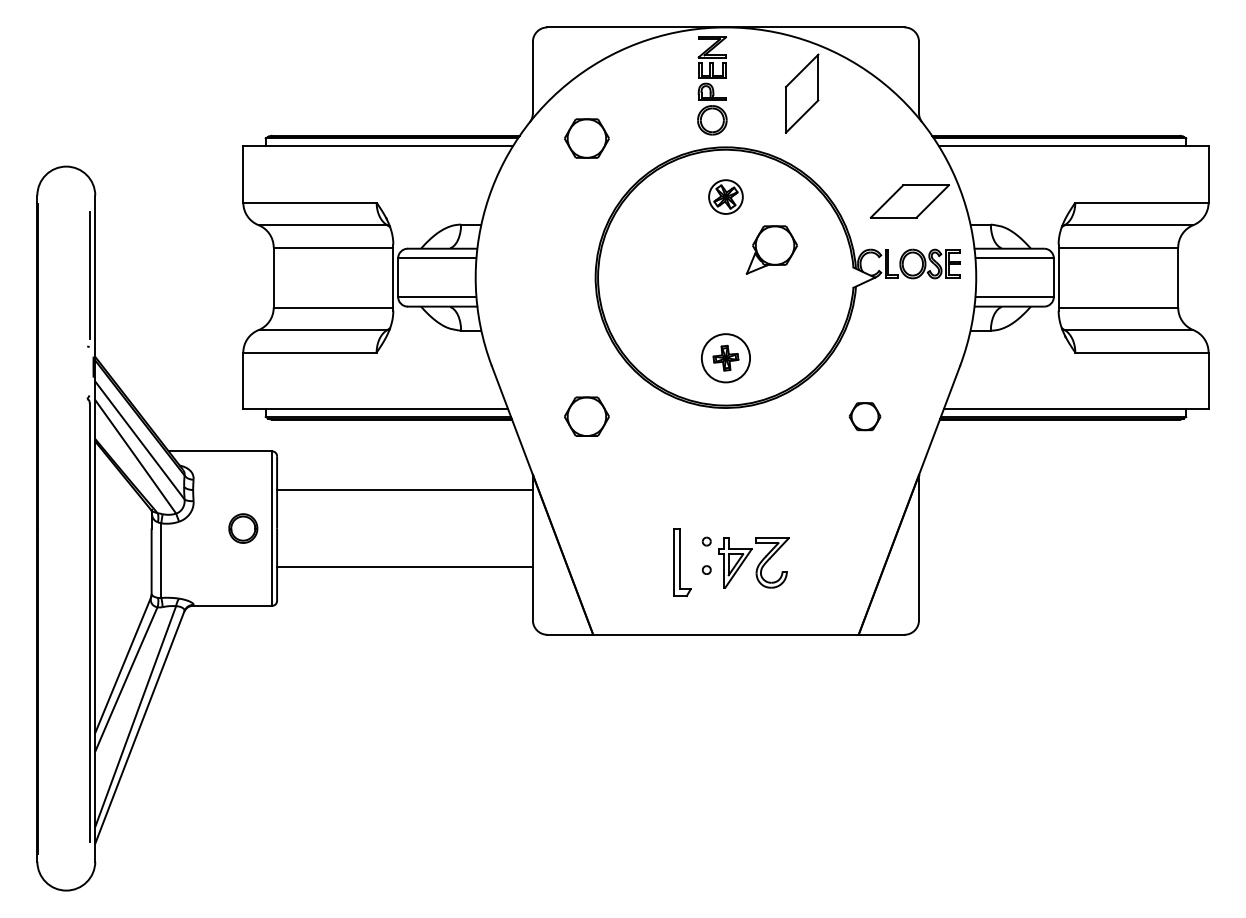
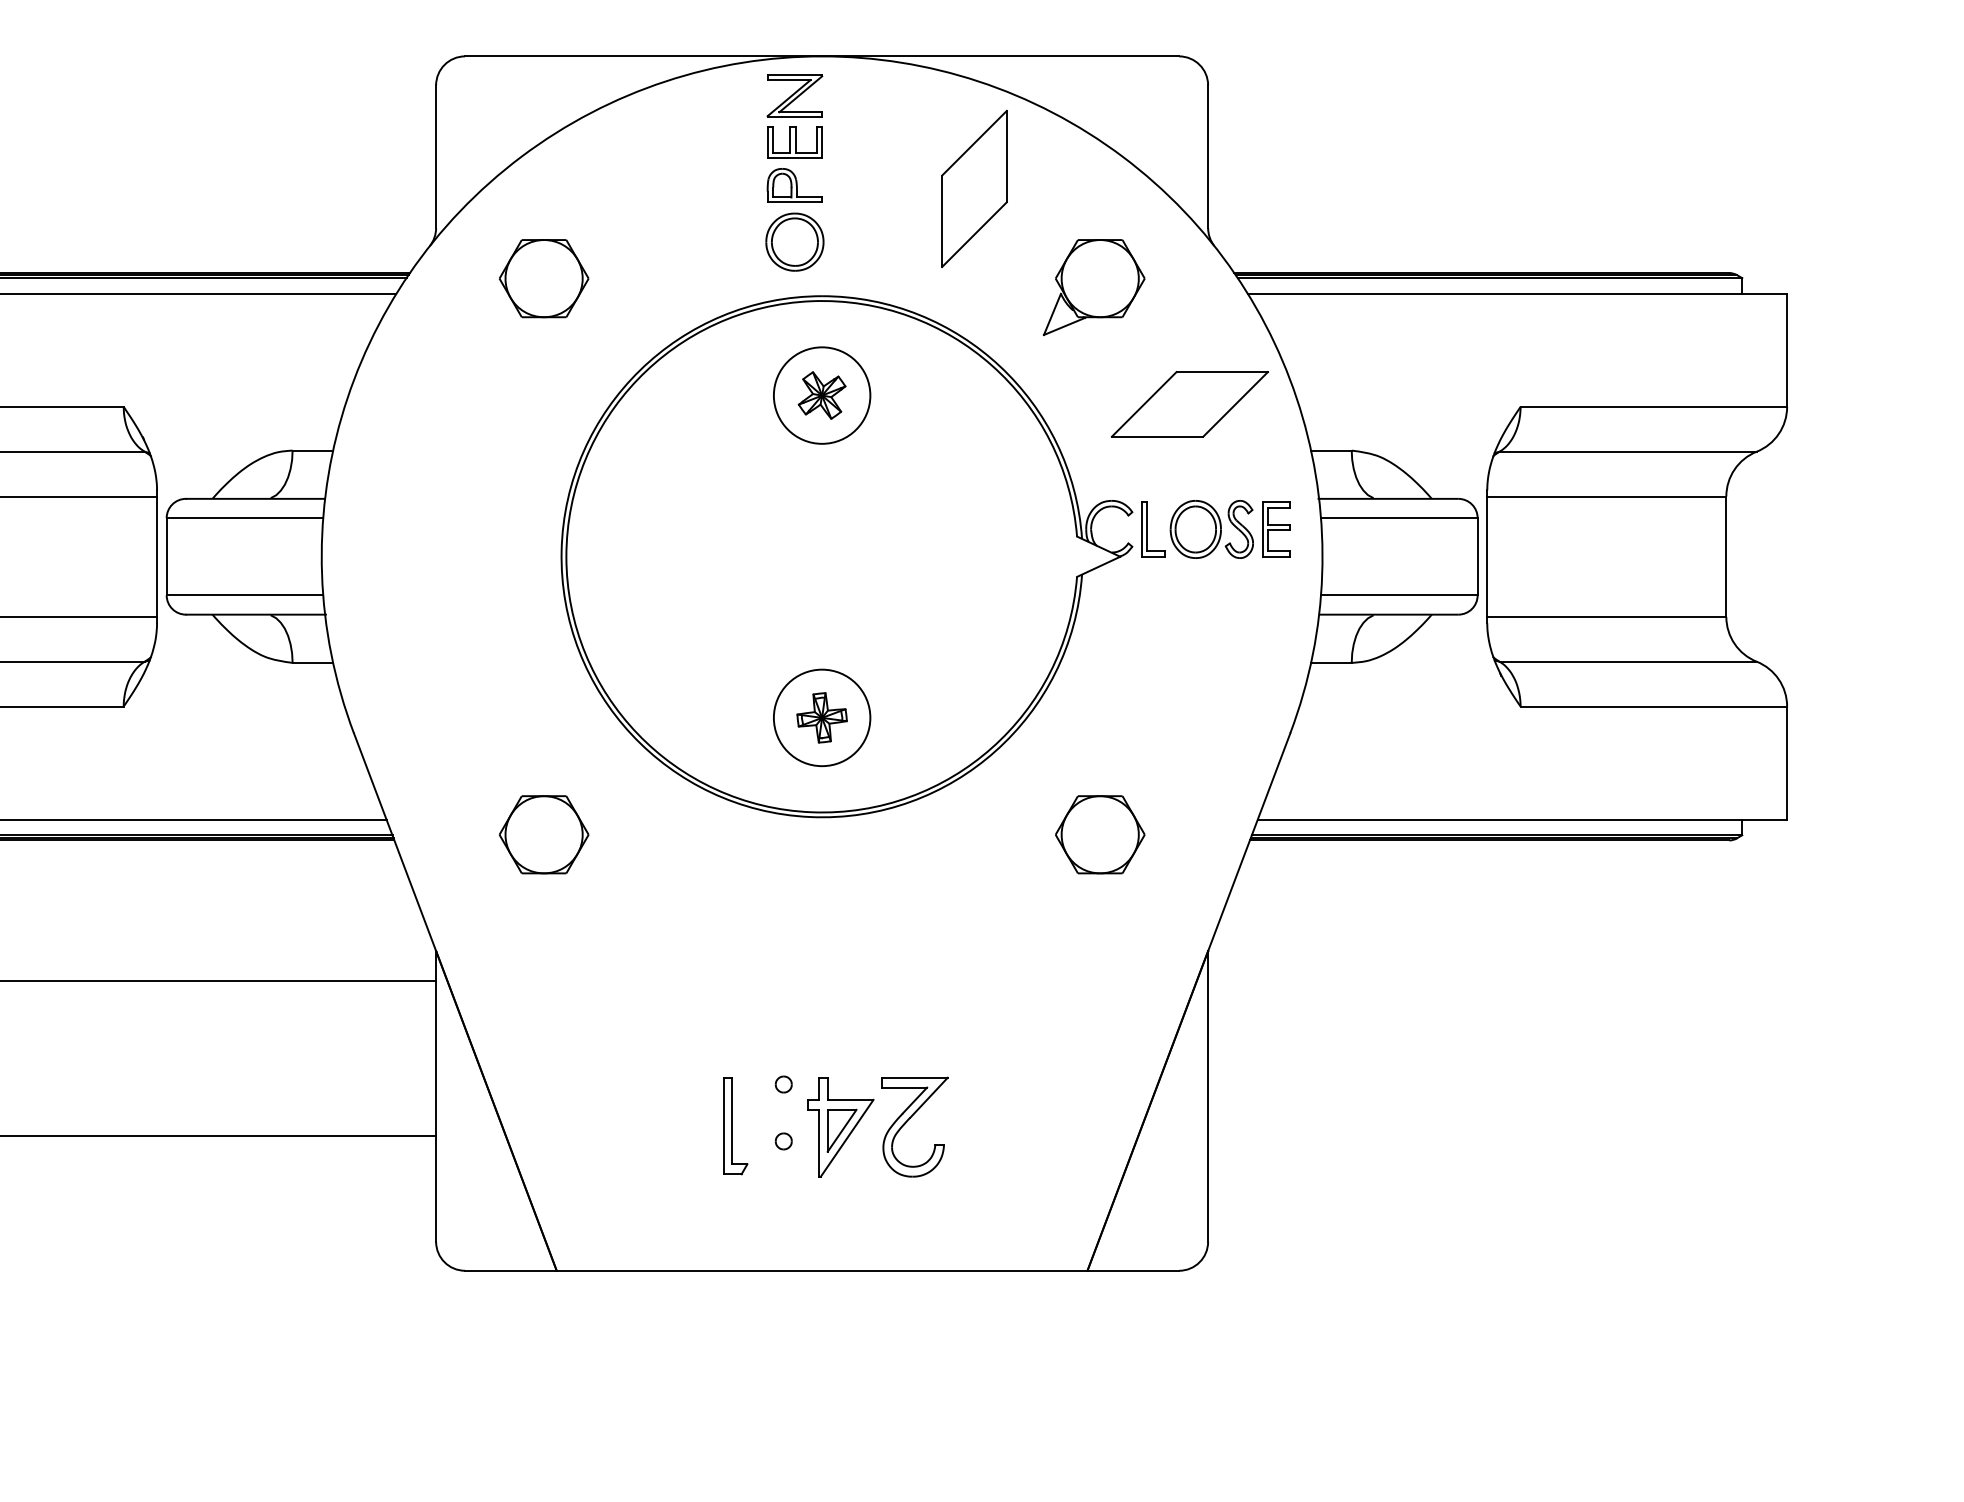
circle: (725, 196) -> (821, 394), size x1.43
part: (771, 249) -> (1093, 286), moved
part: (864, 416) -> (1099, 834), size x1.43
part: (682, 562) -> (735, 1126), size x0.71

